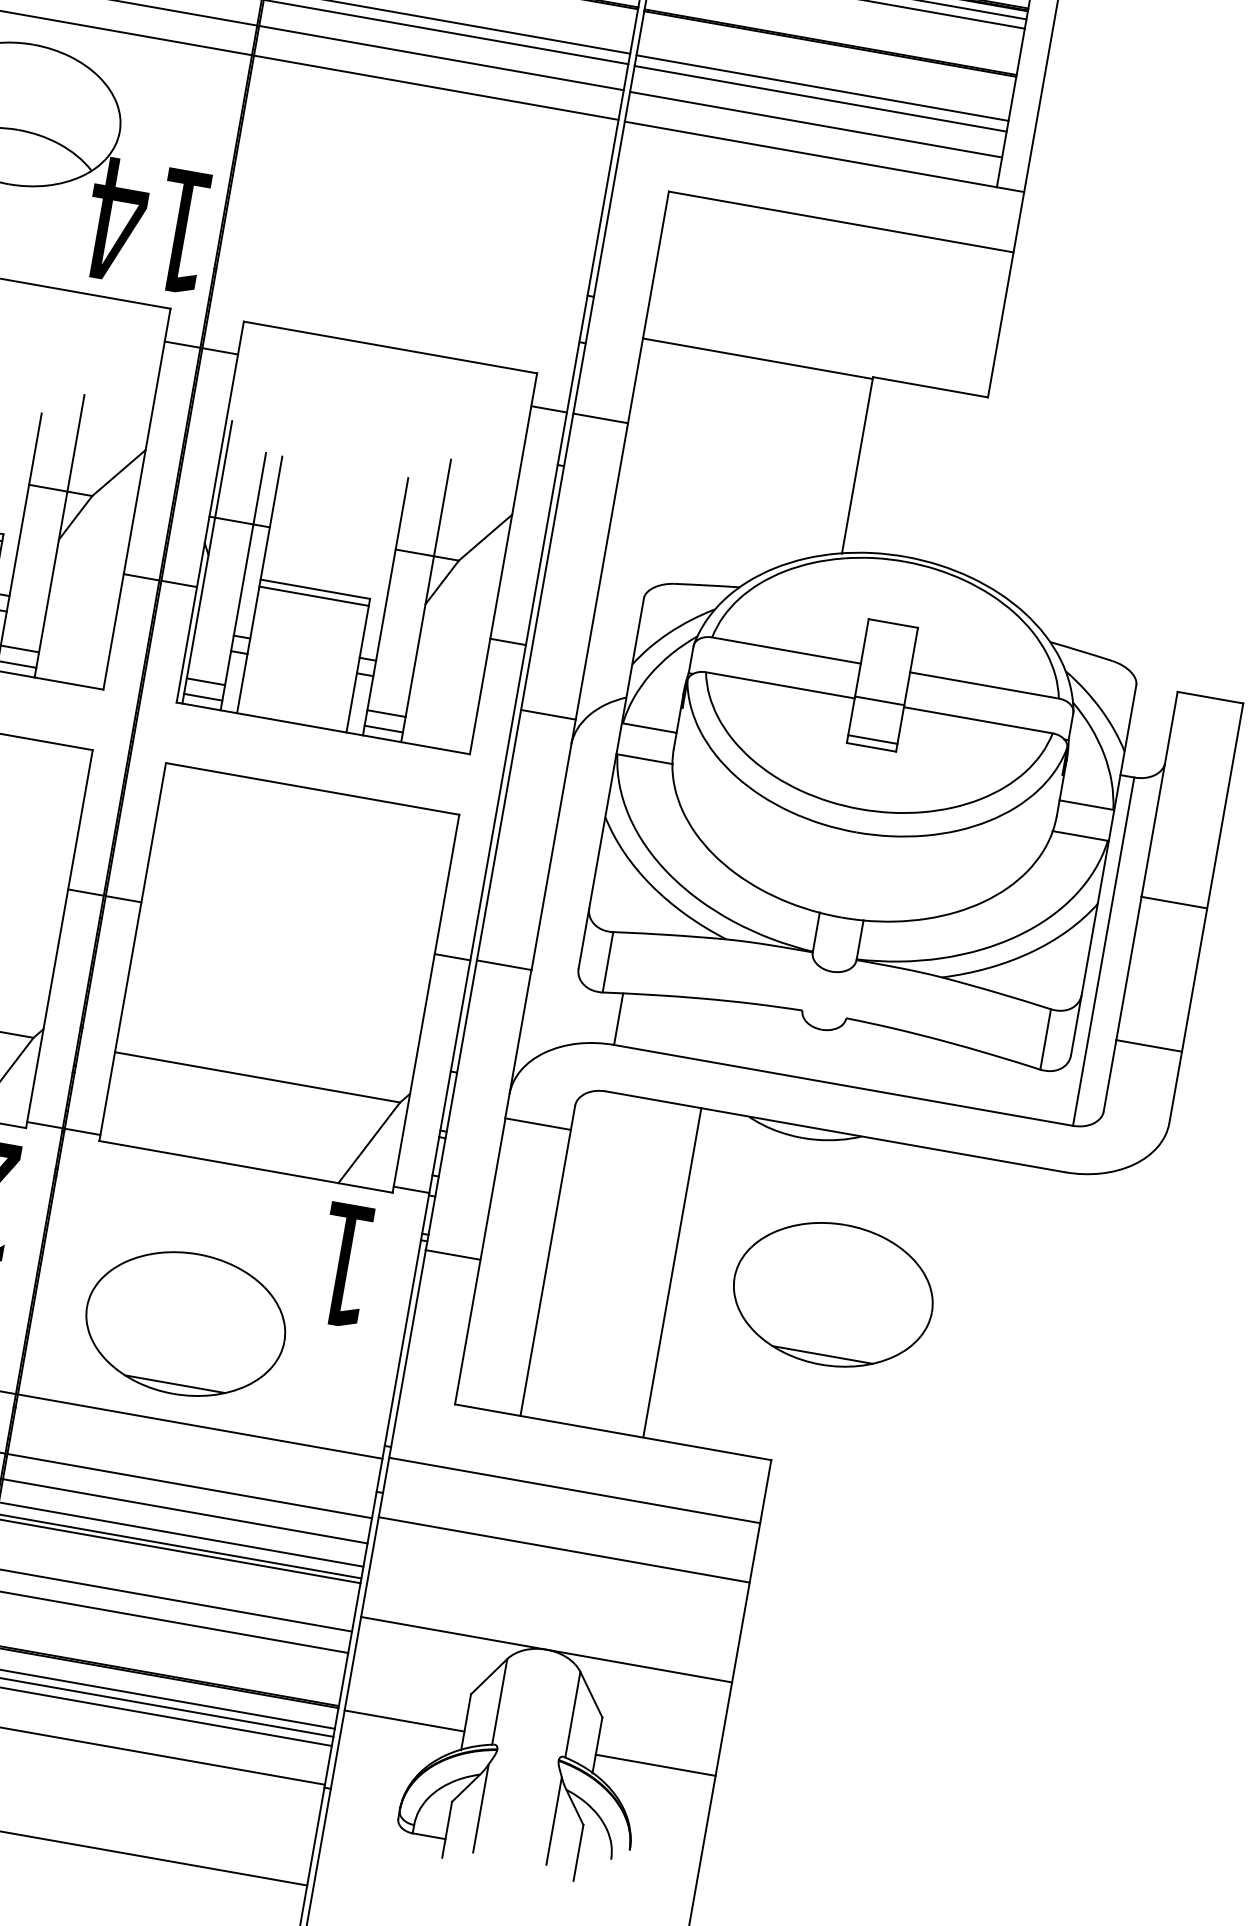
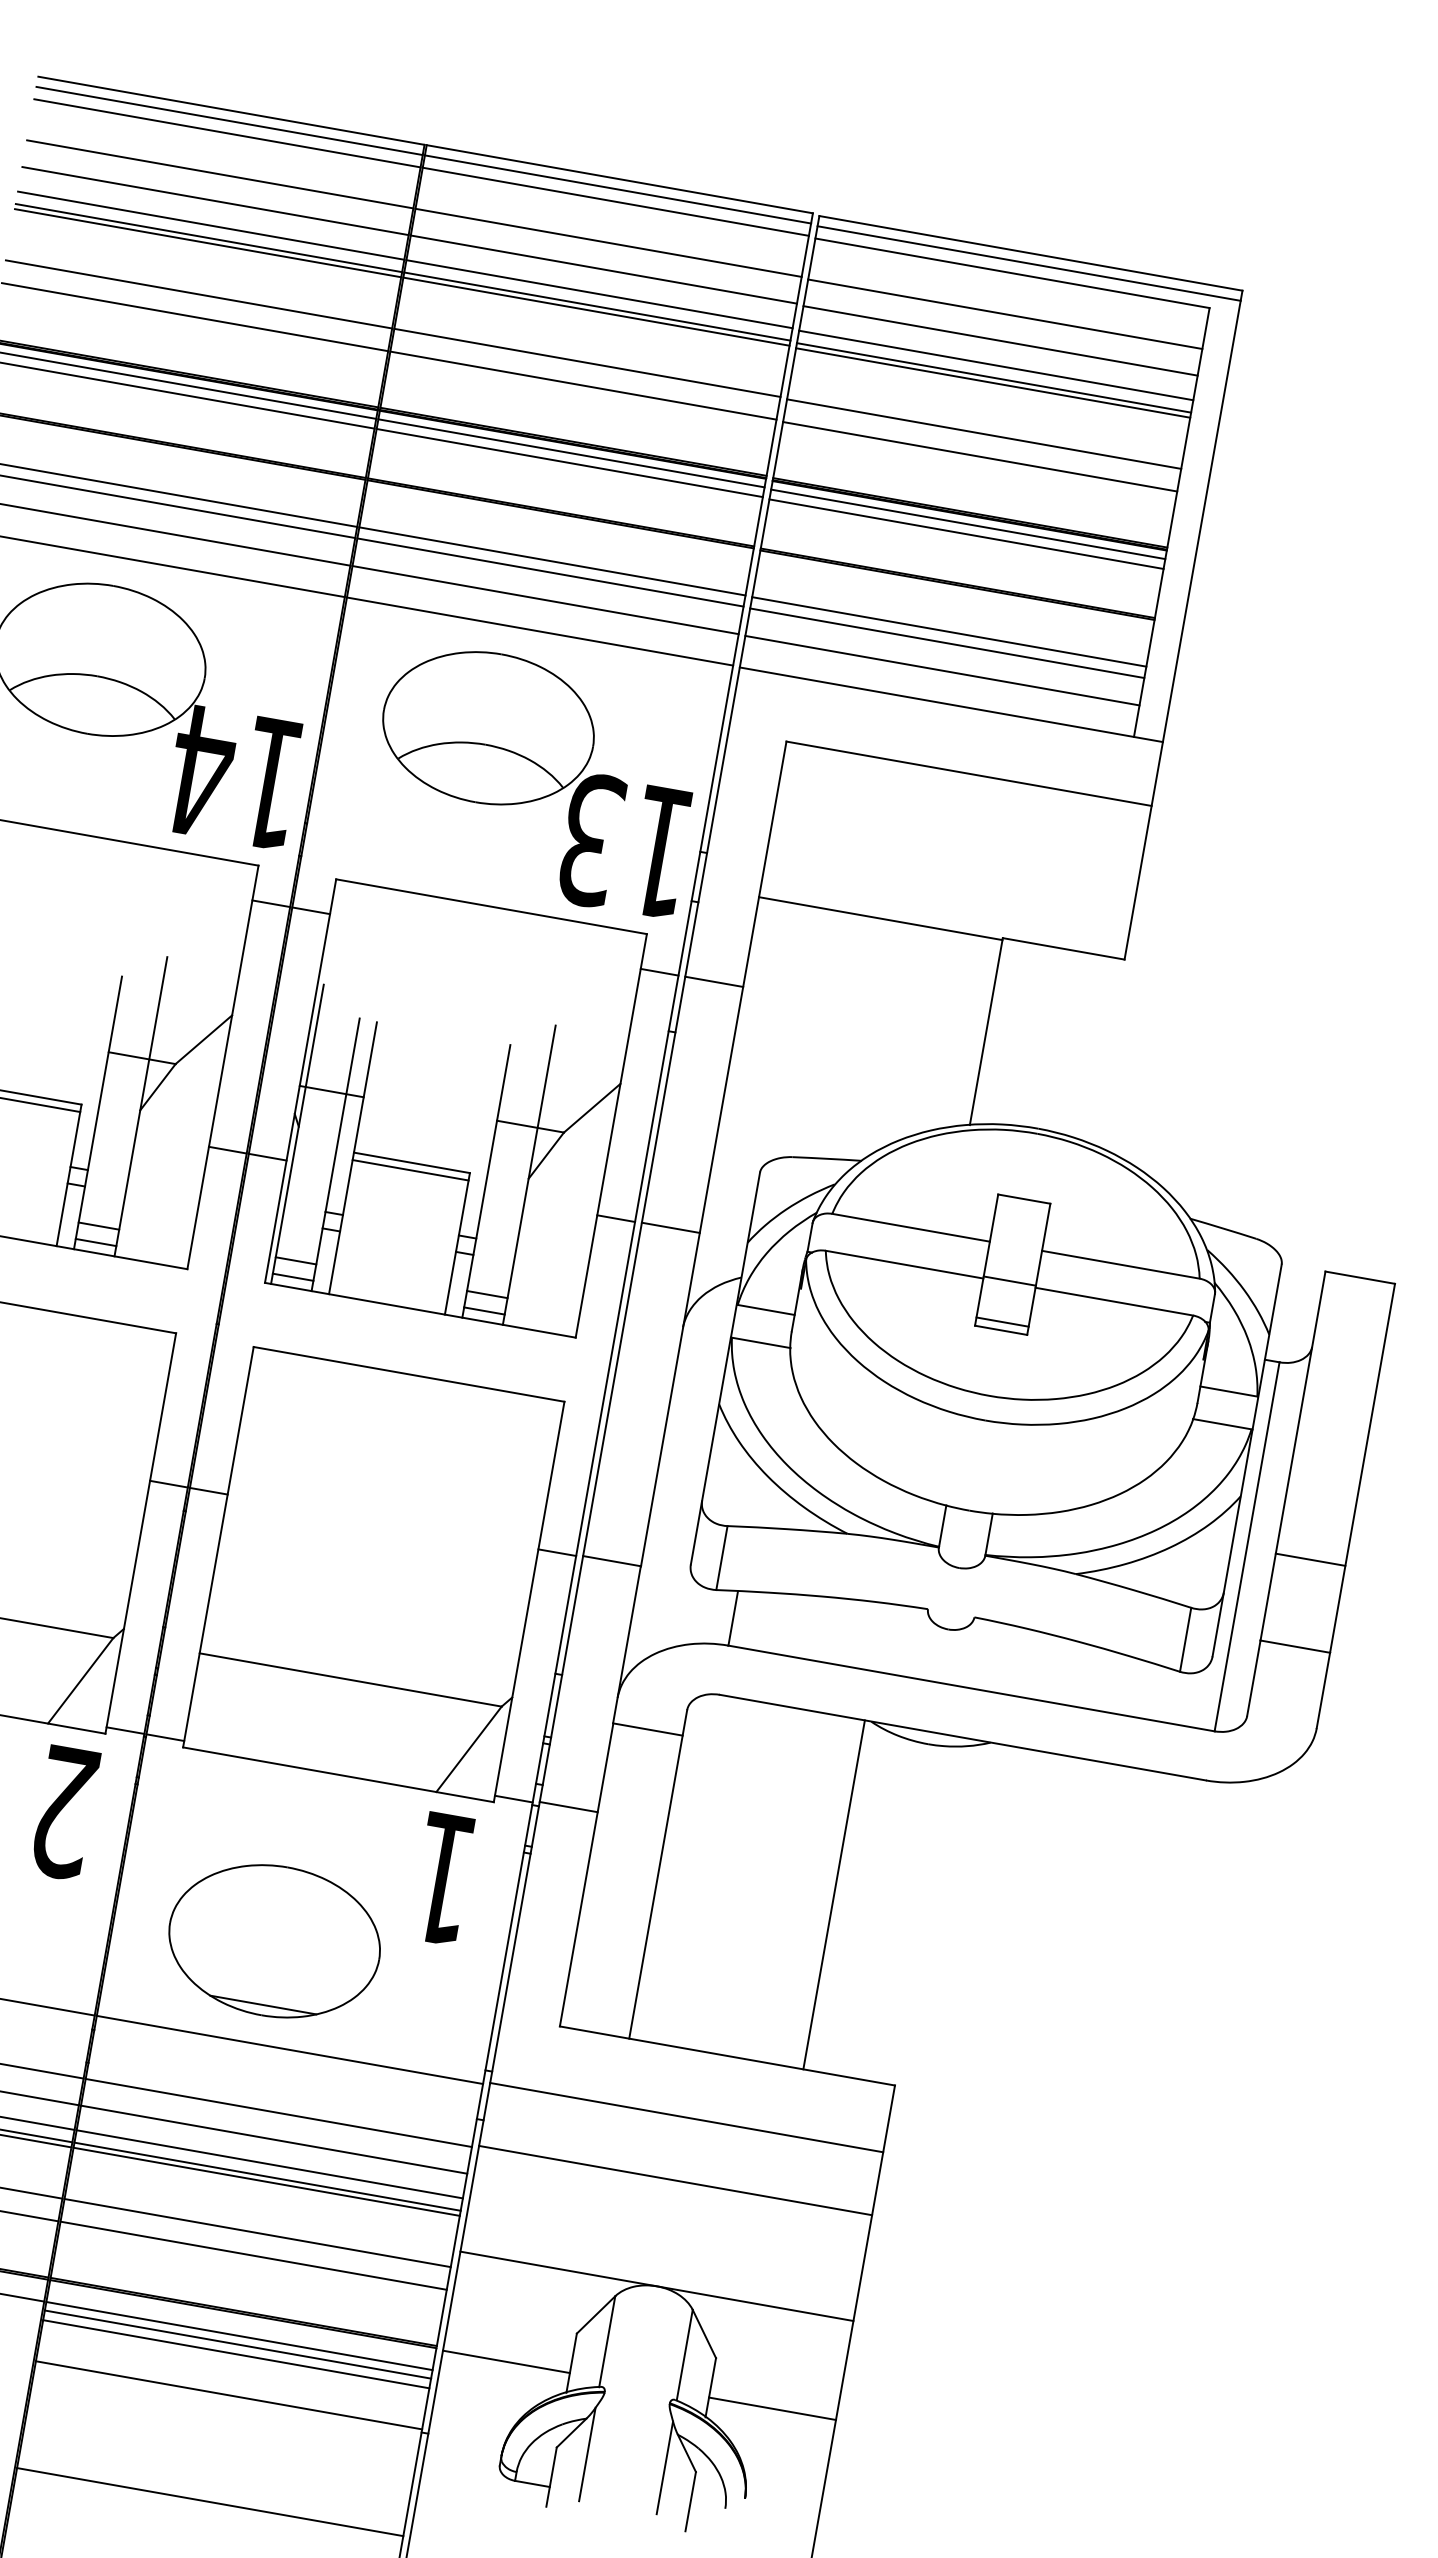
part: (433, 231) -> (537, 783), added
line: (548, 714) -> (670, 1227), moved
line: (1173, 902) -> (1310, 1559), moved
line: (452, 1254) -> (568, 1806), moved
line: (671, 1272) -> (833, 1894), moved
part: (833, 1294) -> (960, 1910), removed

